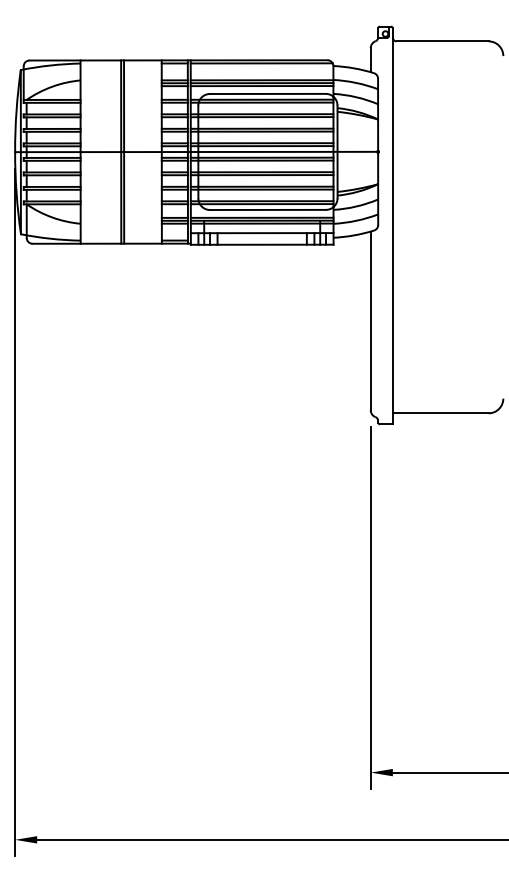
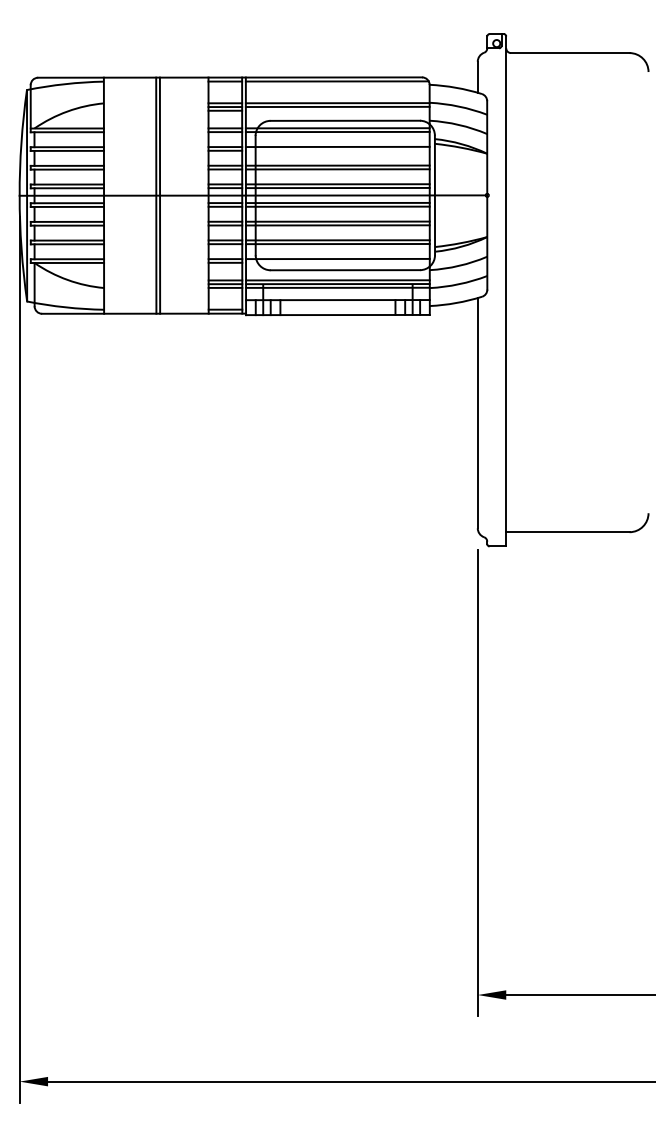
line: (261, 85) -> (337, 110), removed
line: (261, 117) -> (337, 150), removed
line: (261, 203) -> (337, 262), removed

